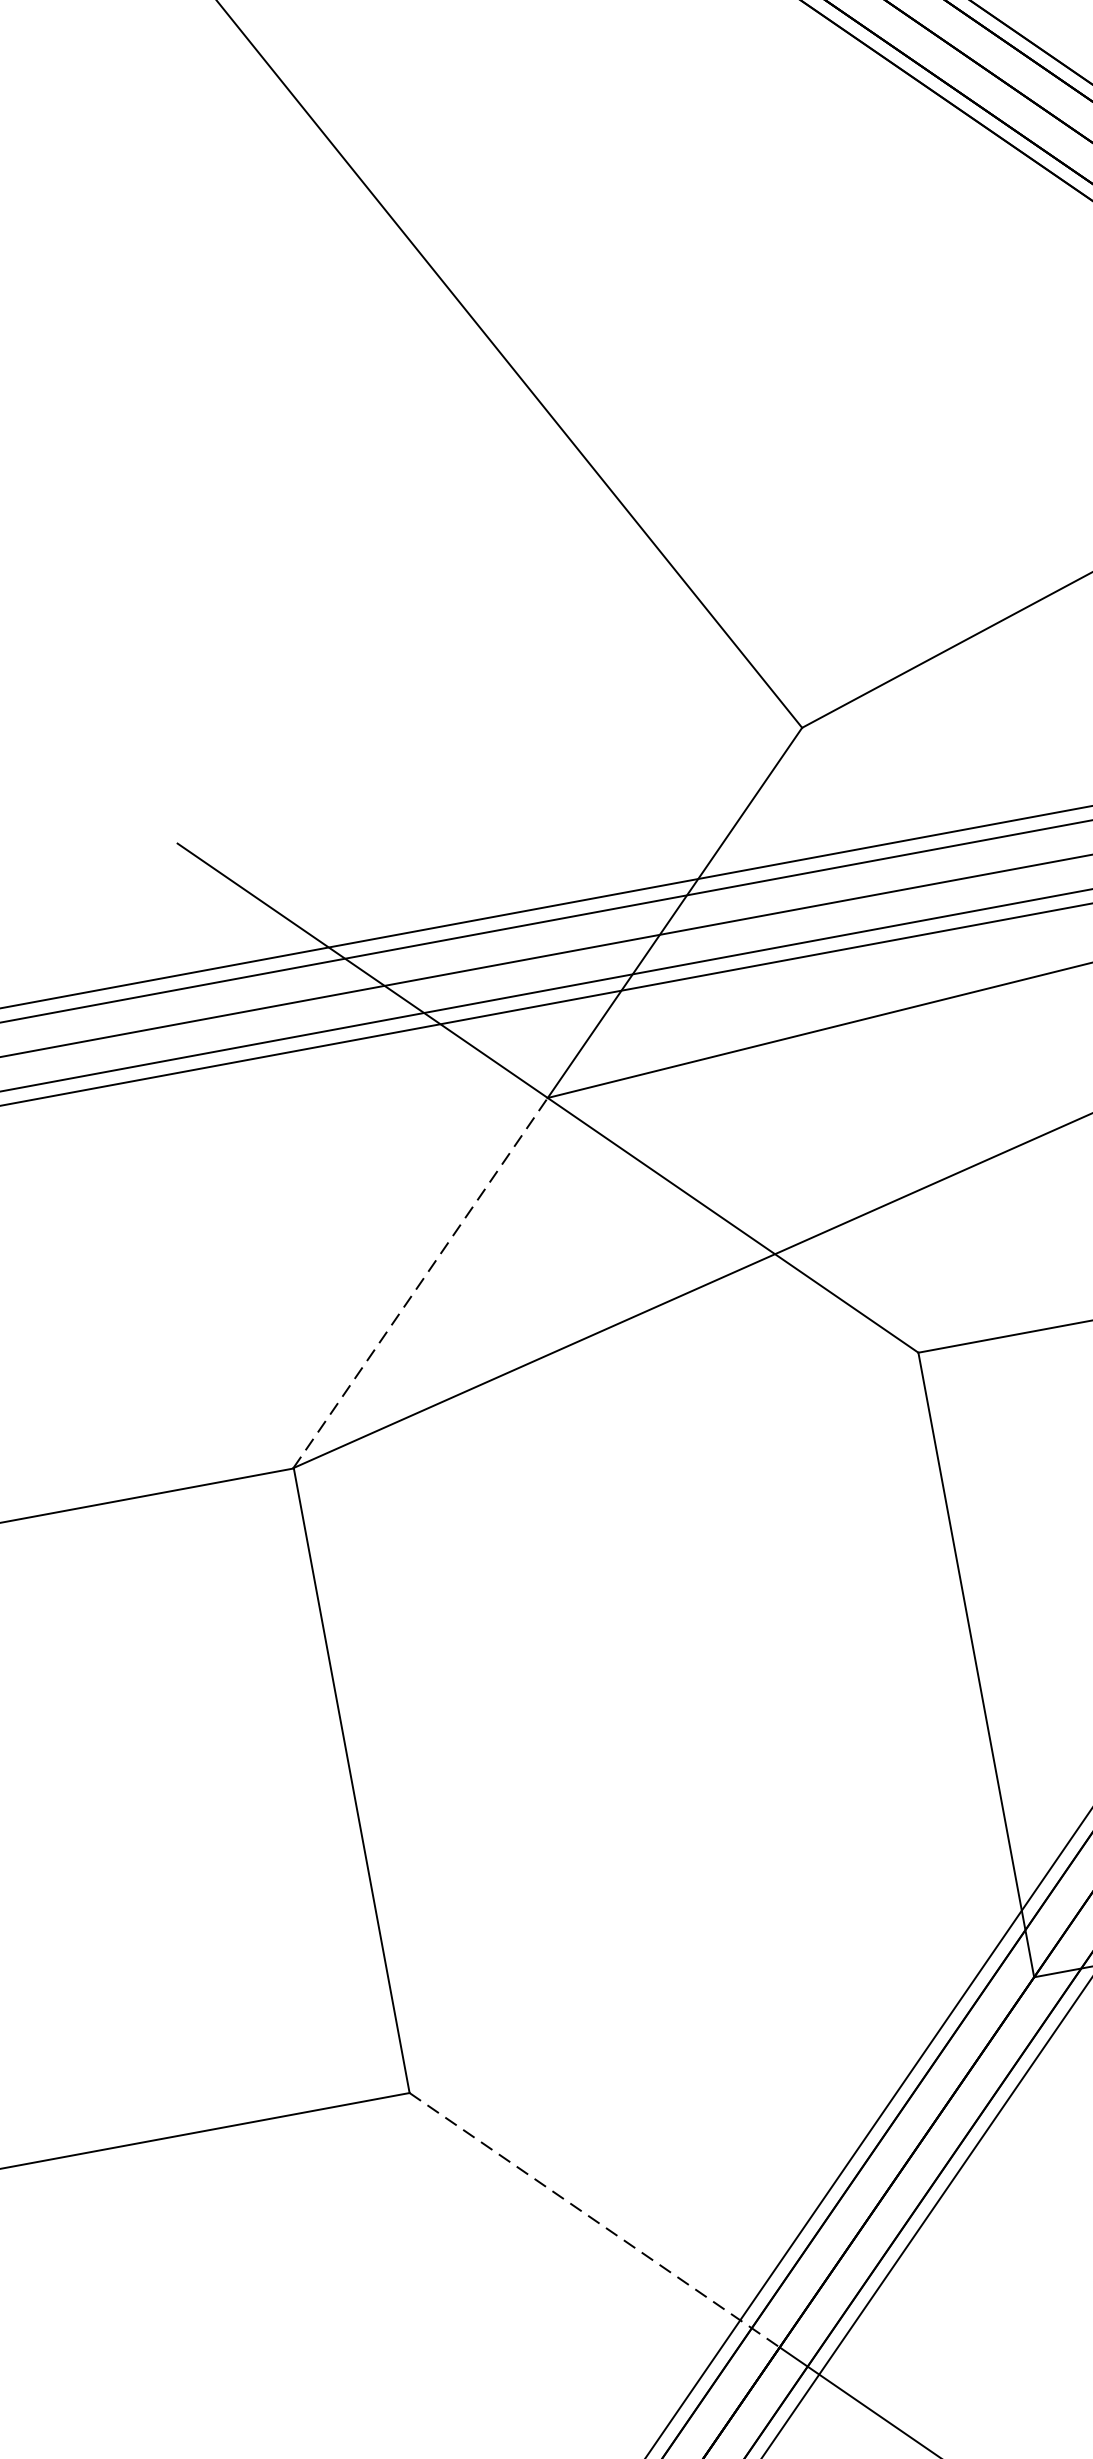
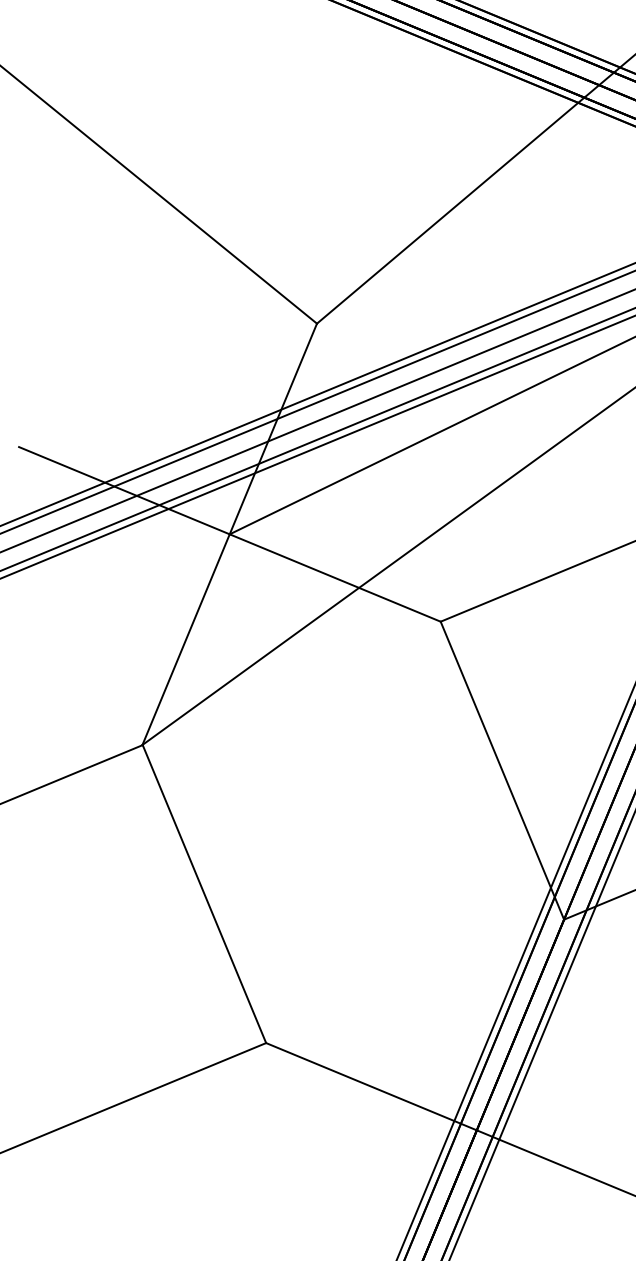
line: (421, 1282) -> (186, 639), dashed -> solid
line: (594, 2219) -> (371, 1086), dashed -> solid

